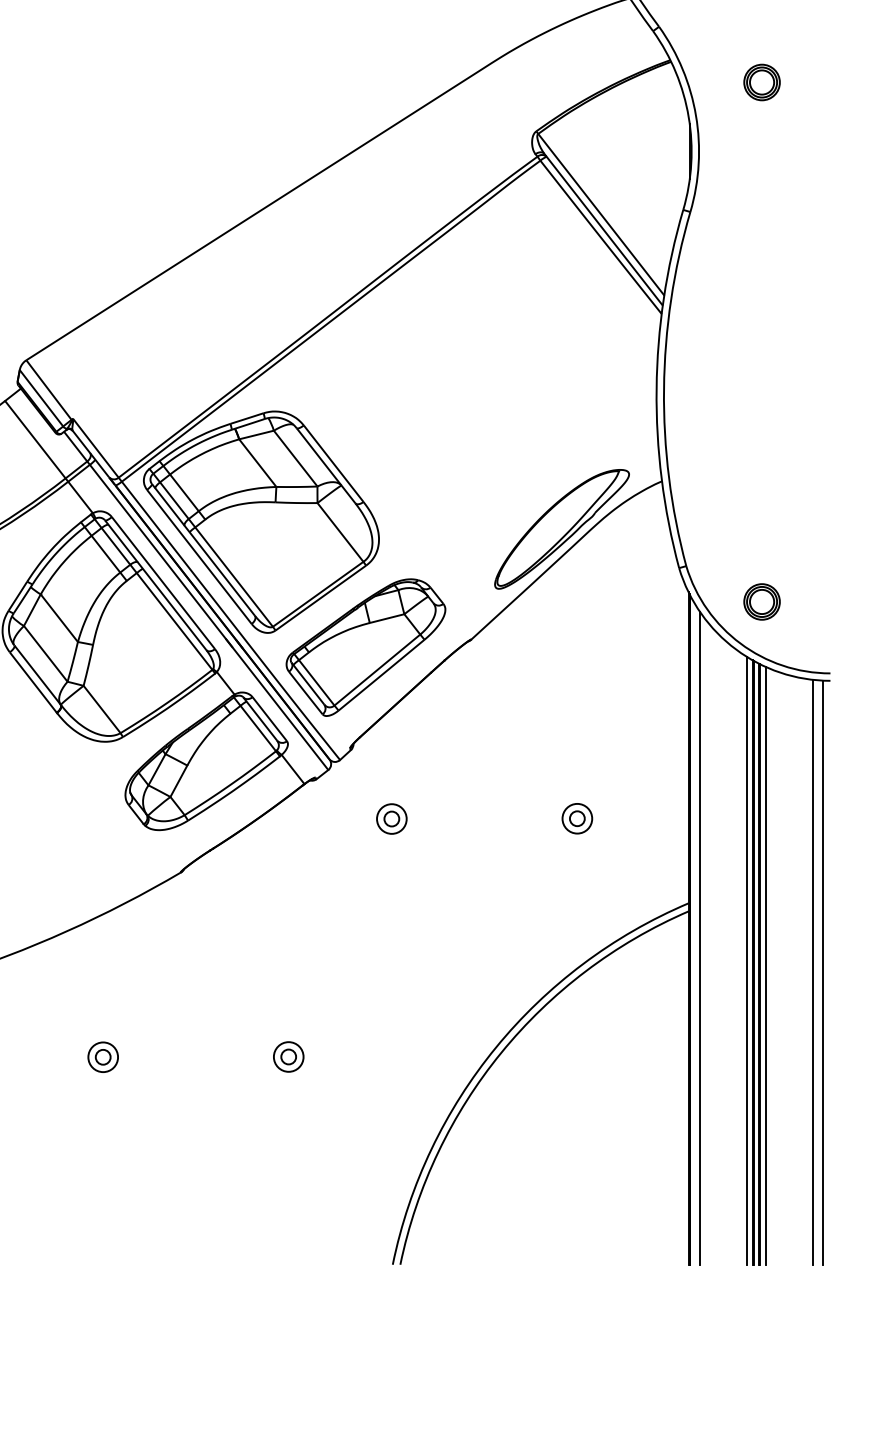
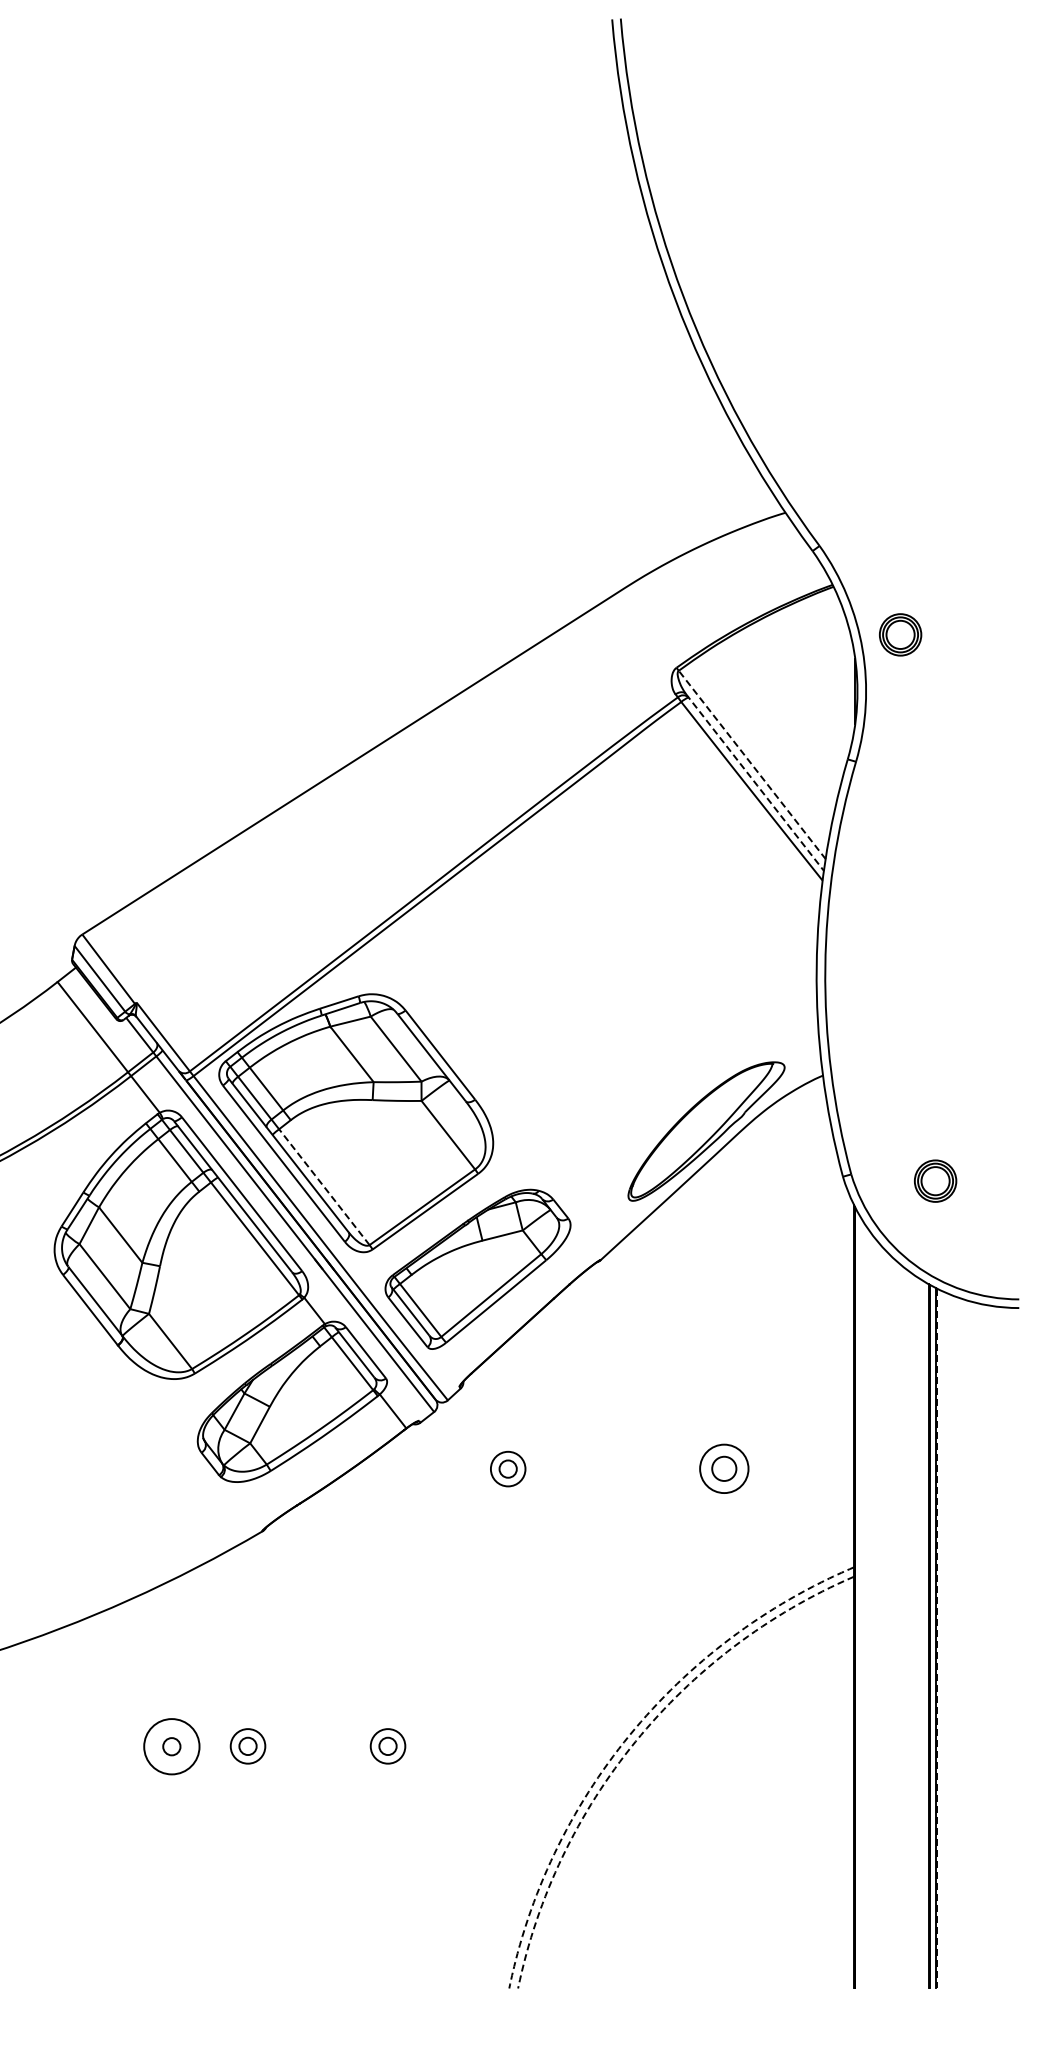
part: (762, 82) -> (900, 634), moved
line: (601, 215) -> (752, 765), solid -> dashed
line: (604, 230) -> (755, 783), solid -> dashed
line: (234, 576) -> (324, 1186), solid -> dashed
part: (762, 601) -> (935, 1180), moved
part: (577, 818) -> (724, 1468), size x1.4
line: (700, 938) -> (867, 1608), removed
line: (747, 960) -> (922, 1634), removed
line: (760, 964) -> (937, 1638), solid -> dashed
line: (766, 966) -> (944, 1640), removed
line: (812, 972) -> (998, 1647), removed
line: (822, 972) -> (1010, 1647), removed
arc: (495, 1047) -> (629, 1735), solid -> dashed
arc: (501, 1052) -> (635, 1741), solid -> dashed
circle: (102, 1057) -> (171, 1746), size x1.6
part: (168, 1057) -> (247, 1746), added

